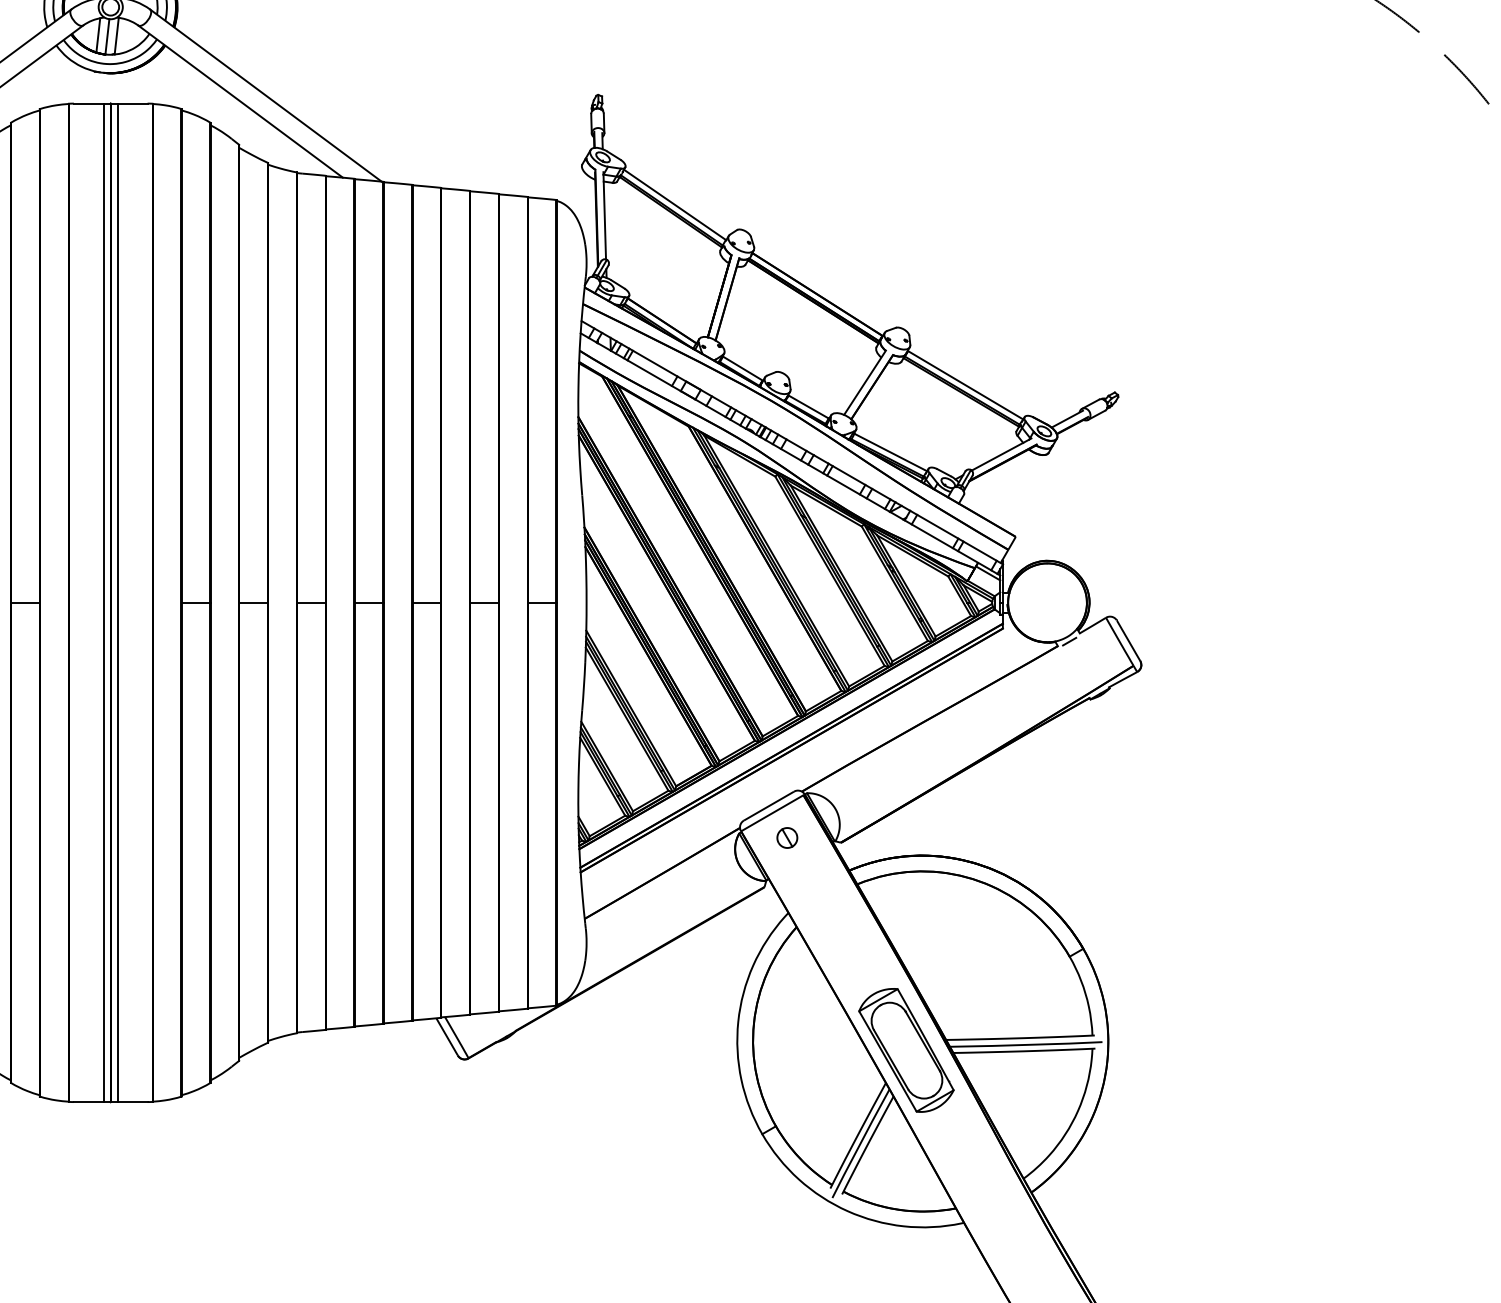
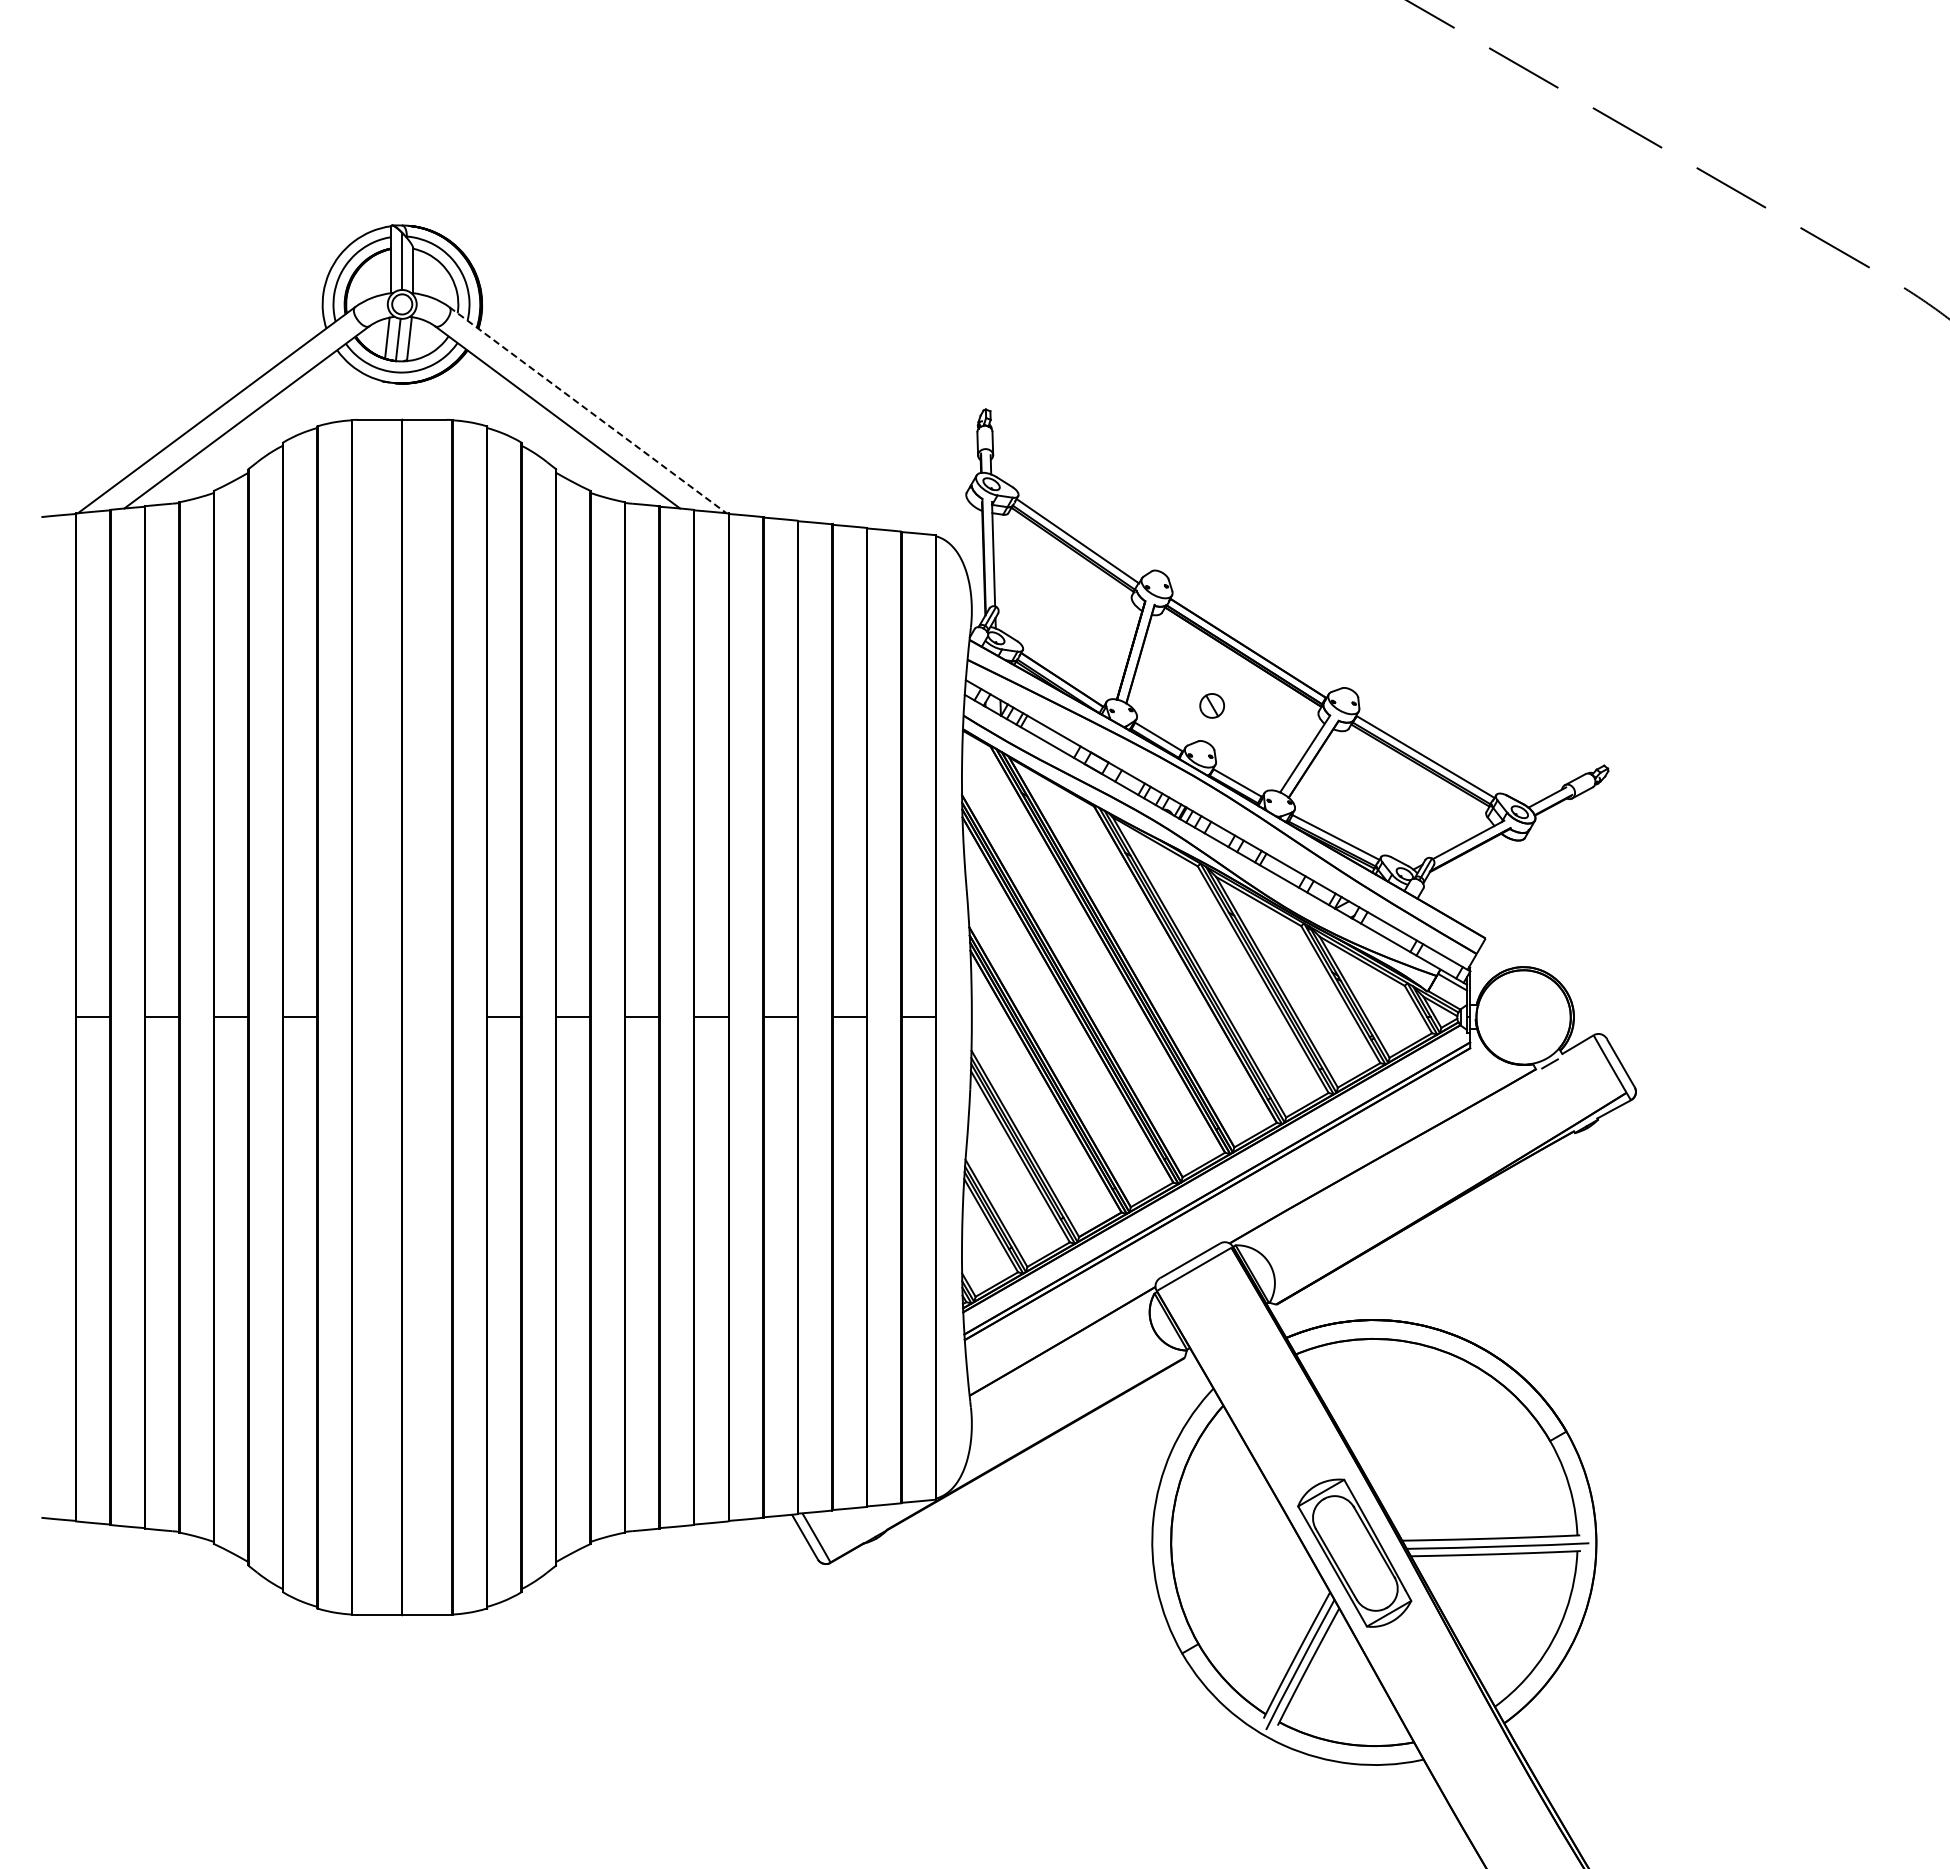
line: (266, 95) -> (588, 410), solid -> dashed
line: (103, 602) -> (393, 1017), removed
line: (117, 602) -> (410, 1017), removed
part: (786, 837) -> (1211, 705), moved

